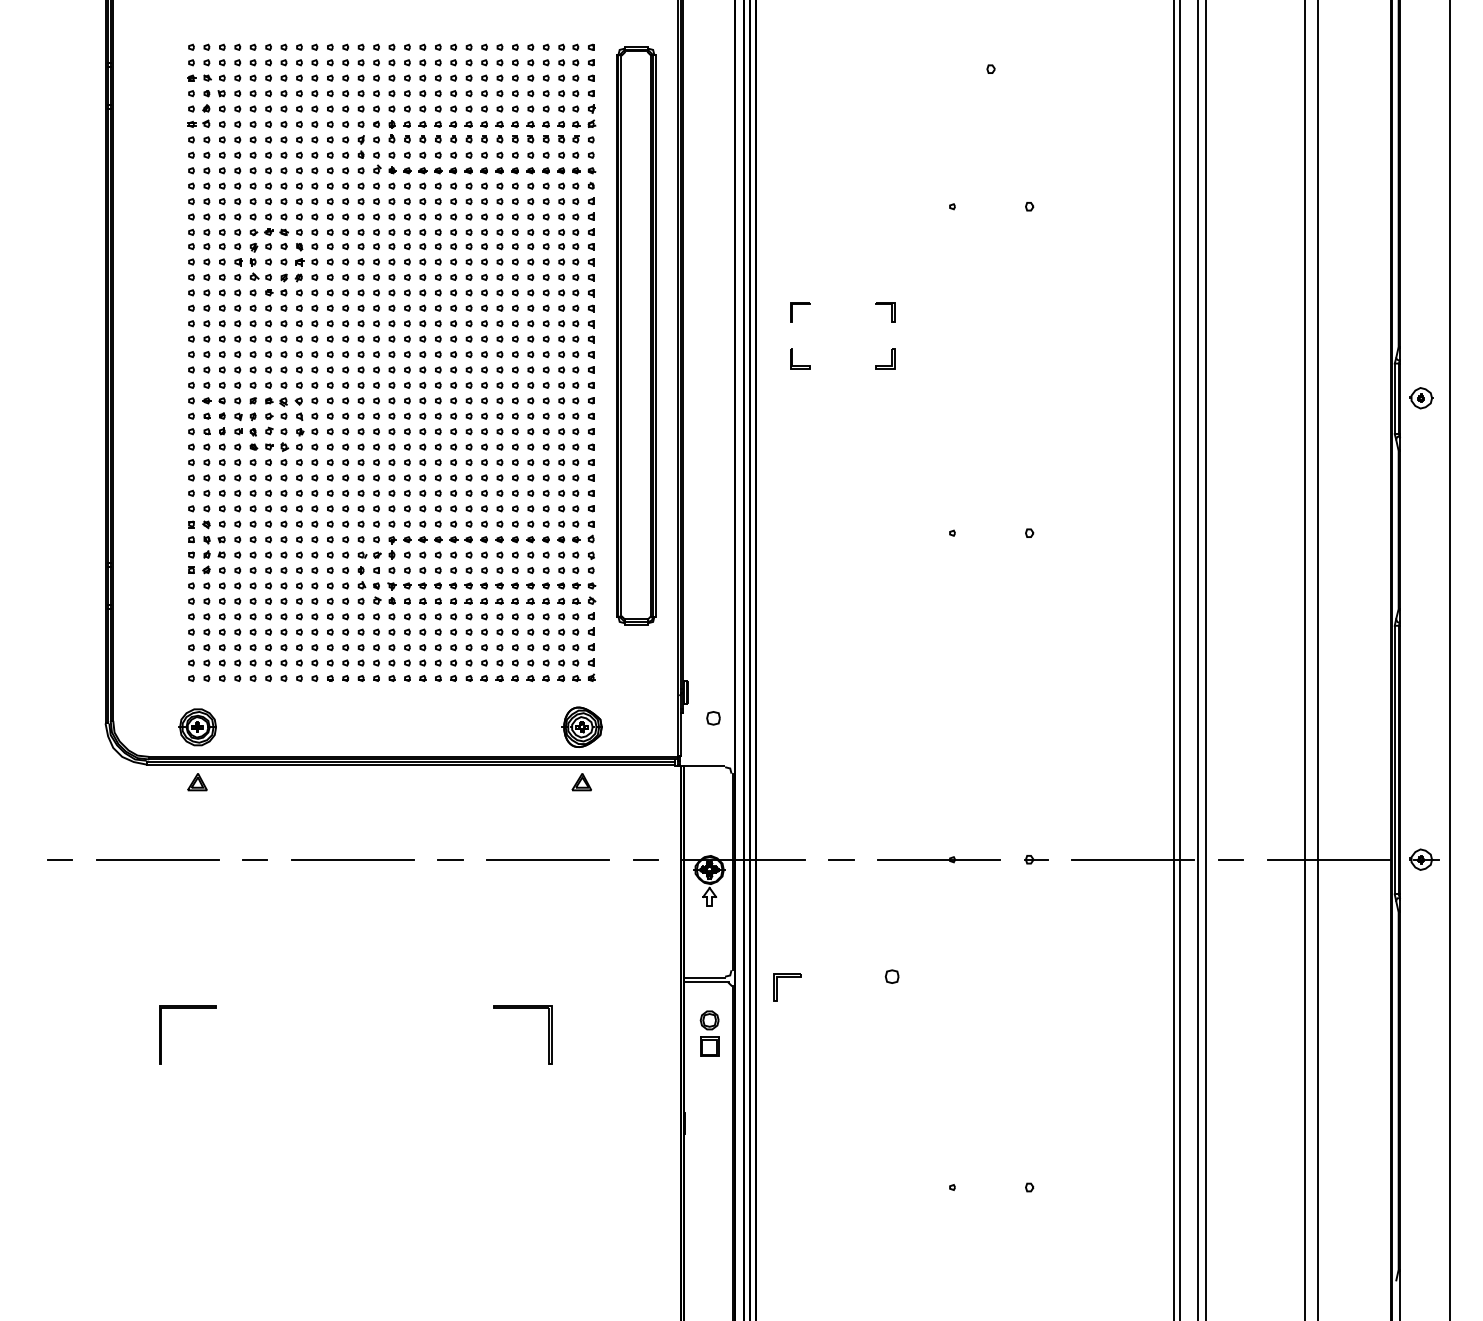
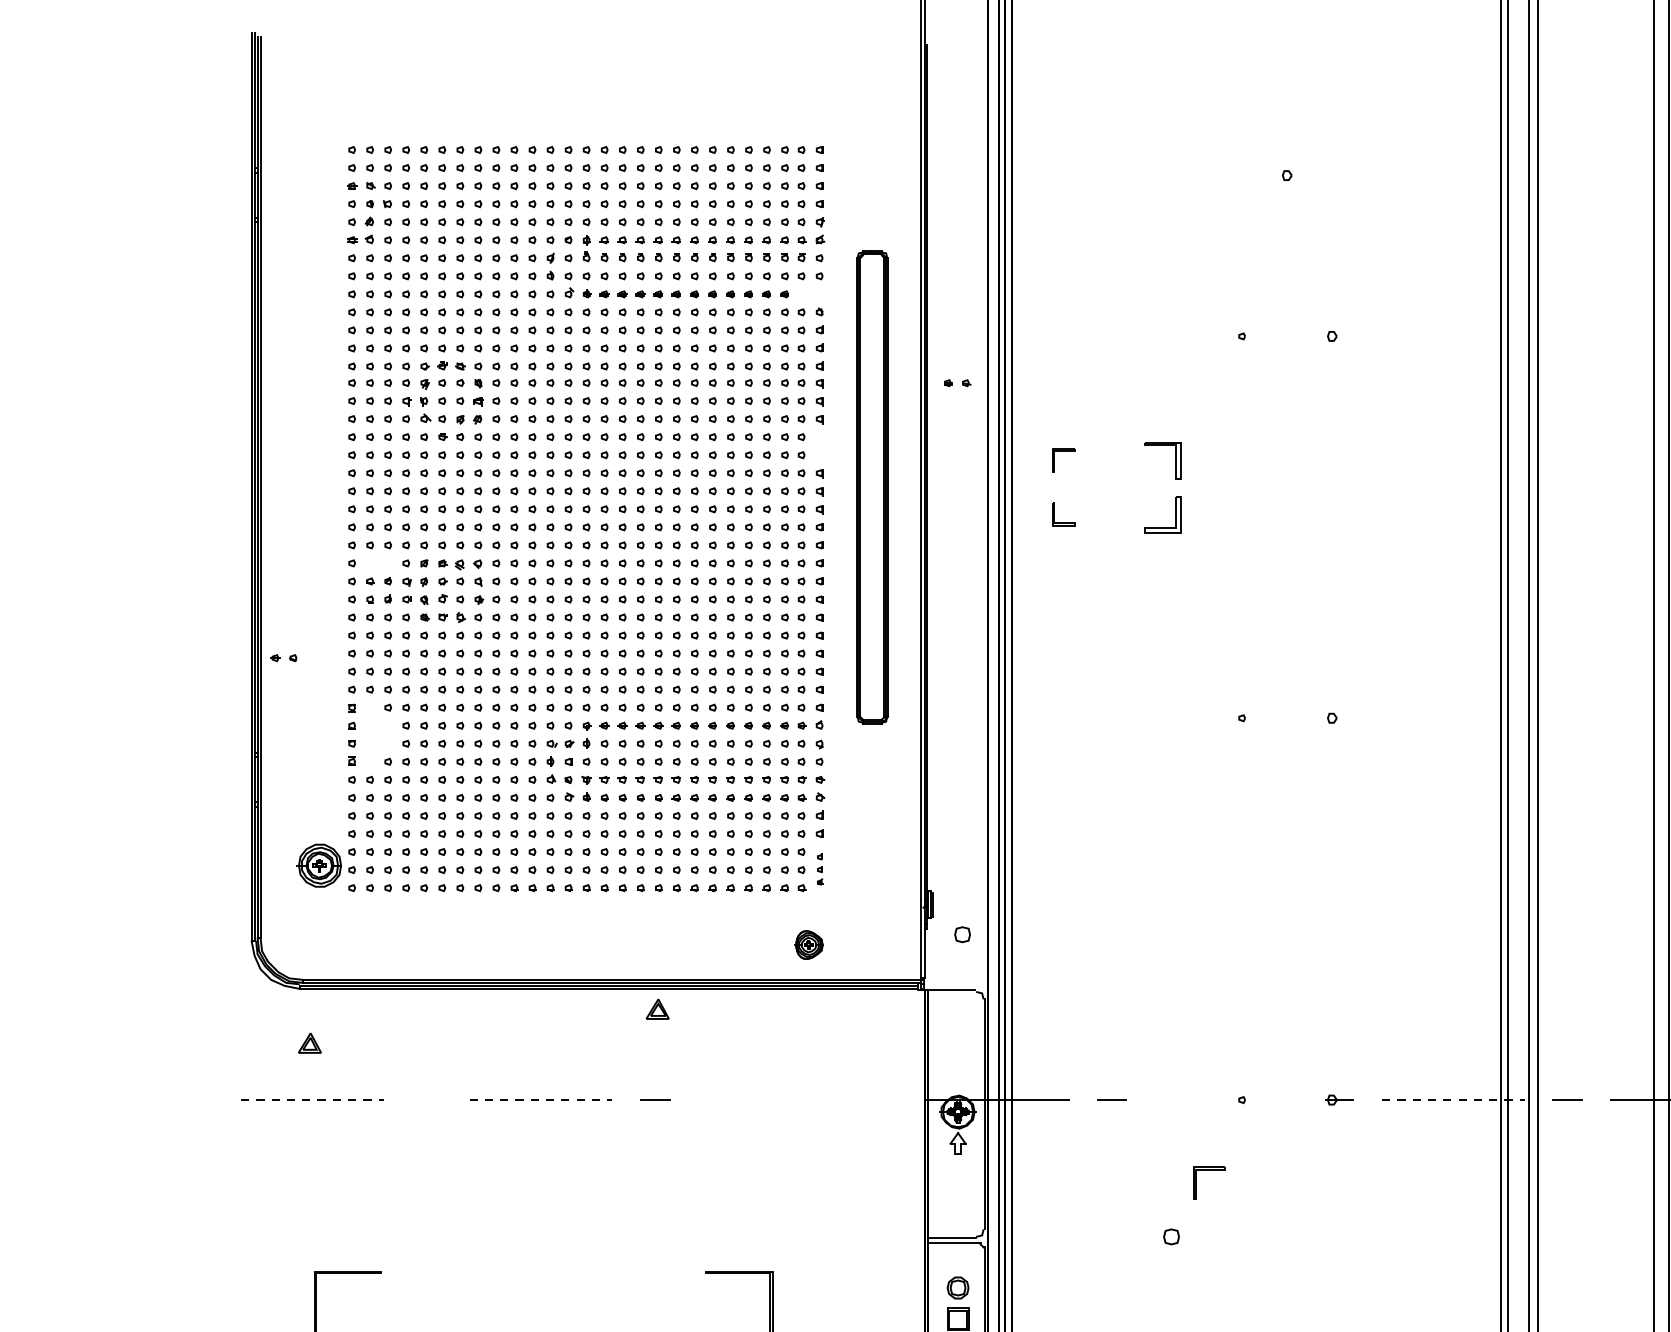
part: (584, 170) -> (957, 382), moved
part: (591, 300) -> (819, 446), removed
part: (885, 312) -> (1163, 460), size x1.6
part: (636, 335) -> (872, 487), size x0.7
part: (885, 358) -> (1163, 513), size x1.6
part: (213, 400) -> (283, 657), moved
part: (213, 547) -> (377, 734), removed
part: (591, 662) -> (819, 869), size x0.7
part: (581, 726) -> (808, 944), size x0.6
part: (197, 727) -> (319, 865), moved
part: (197, 782) -> (309, 1043), moved
part: (581, 782) -> (657, 1009), moved
line: (59, 859) -> (197, 1099), removed
line: (158, 859) -> (313, 1099), solid -> dashed
line: (255, 859) -> (426, 1099), removed
line: (353, 859) -> (541, 1099), solid -> dashed
line: (548, 859) -> (769, 1099), removed
line: (645, 859) -> (883, 1099), removed
line: (939, 859) -> (1226, 1099), removed
line: (1133, 859) -> (1453, 1099), solid -> dashed
part: (787, 977) -> (1209, 1171), moved

